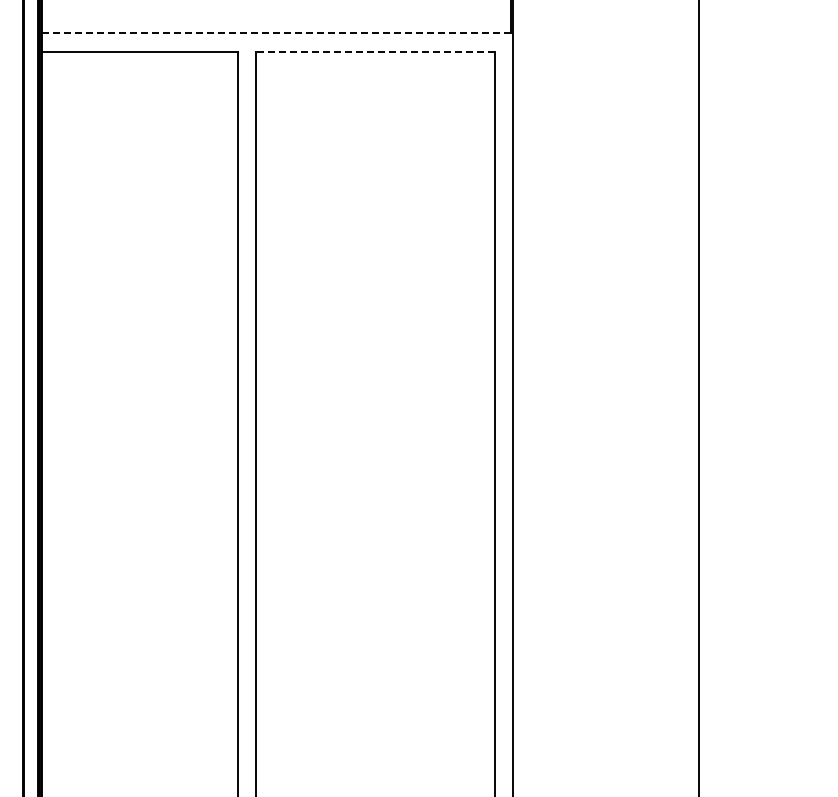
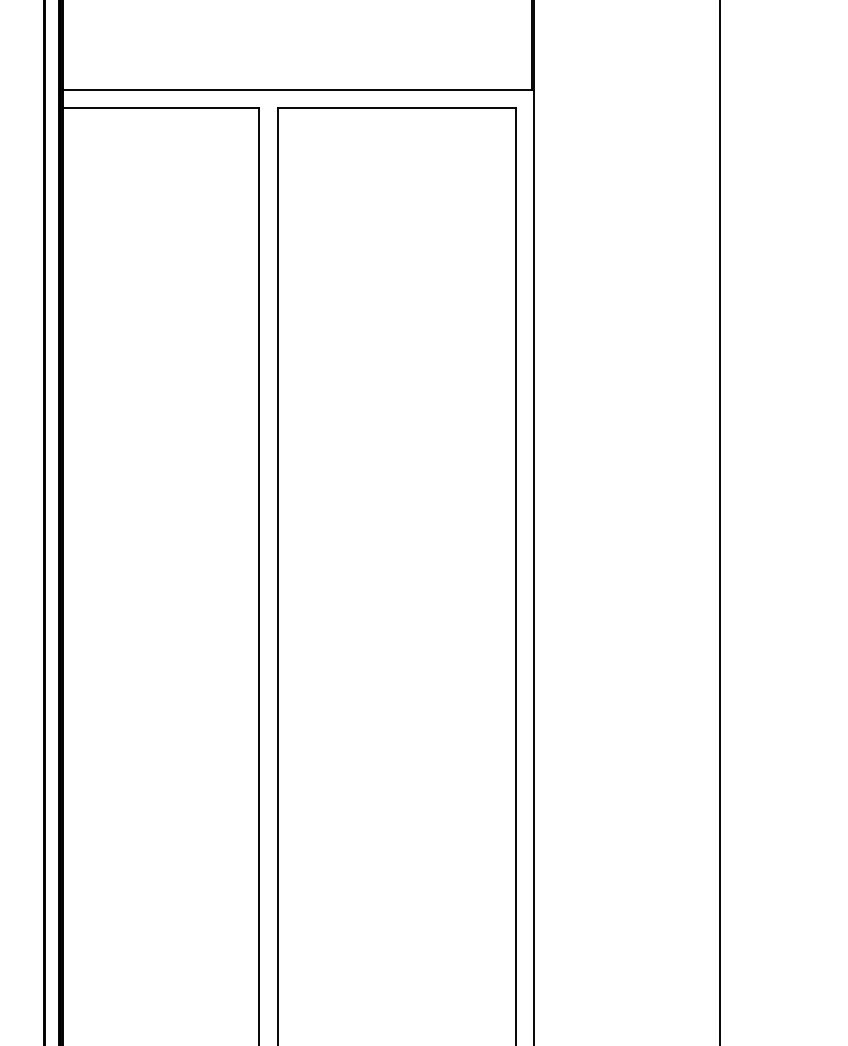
line: (276, 32) -> (297, 89), dashed -> solid
line: (375, 51) -> (396, 108), dashed -> solid

